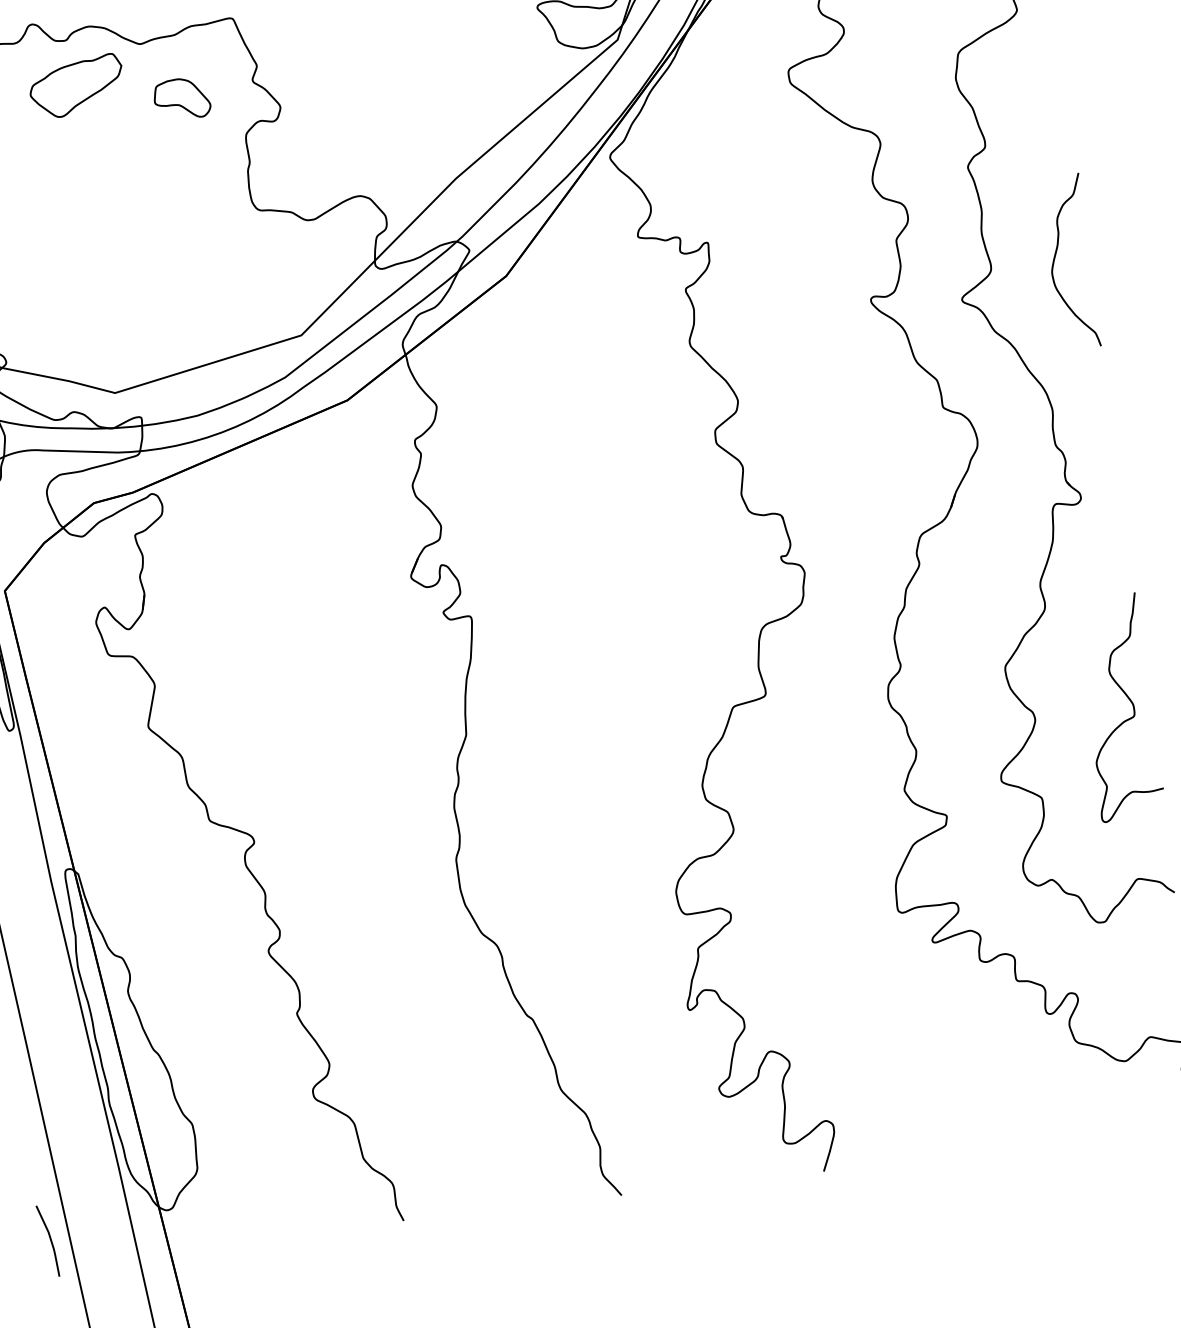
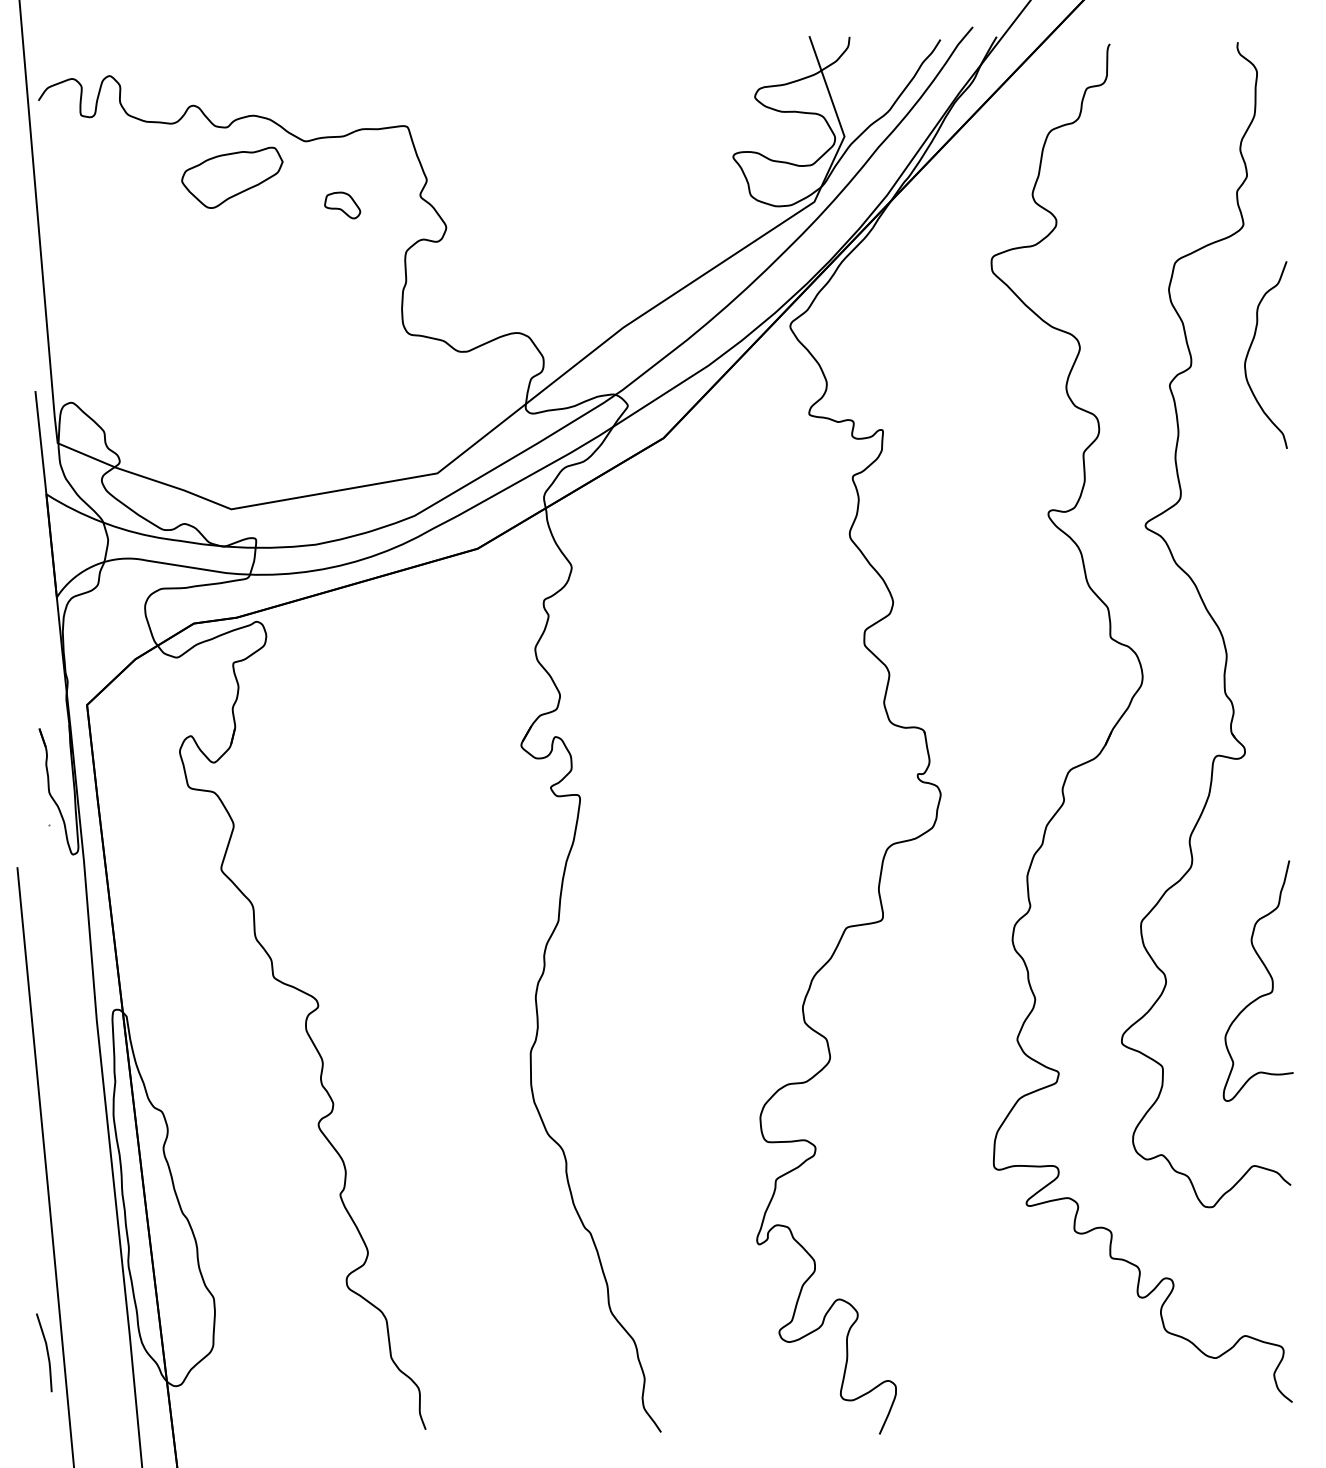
part: (181, 99) -> (342, 205), size x0.6
curve: (1055, 258) -> (1250, 349), moved
line: (49, 1240) -> (46, 1352), moved

